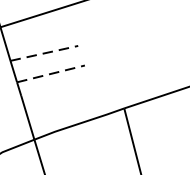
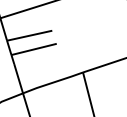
line: (45, 53) -> (30, 35), dashed -> solid
line: (51, 74) -> (34, 49), dashed -> solid

